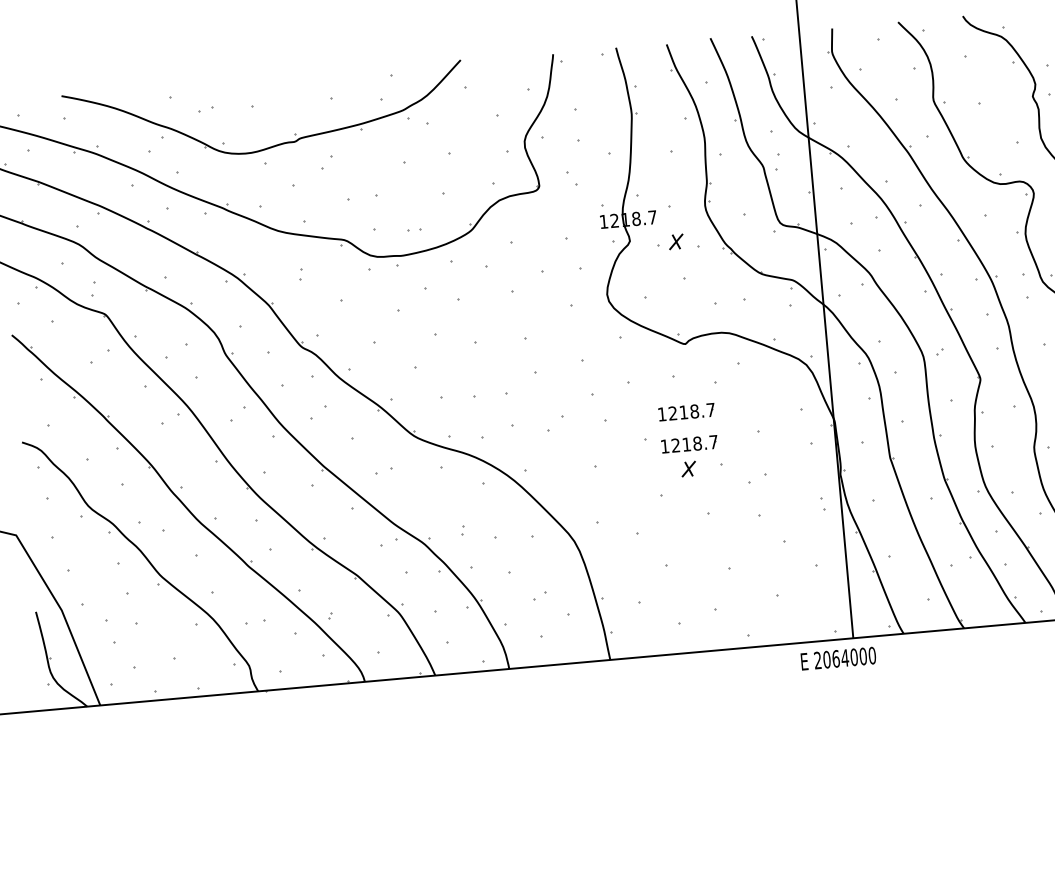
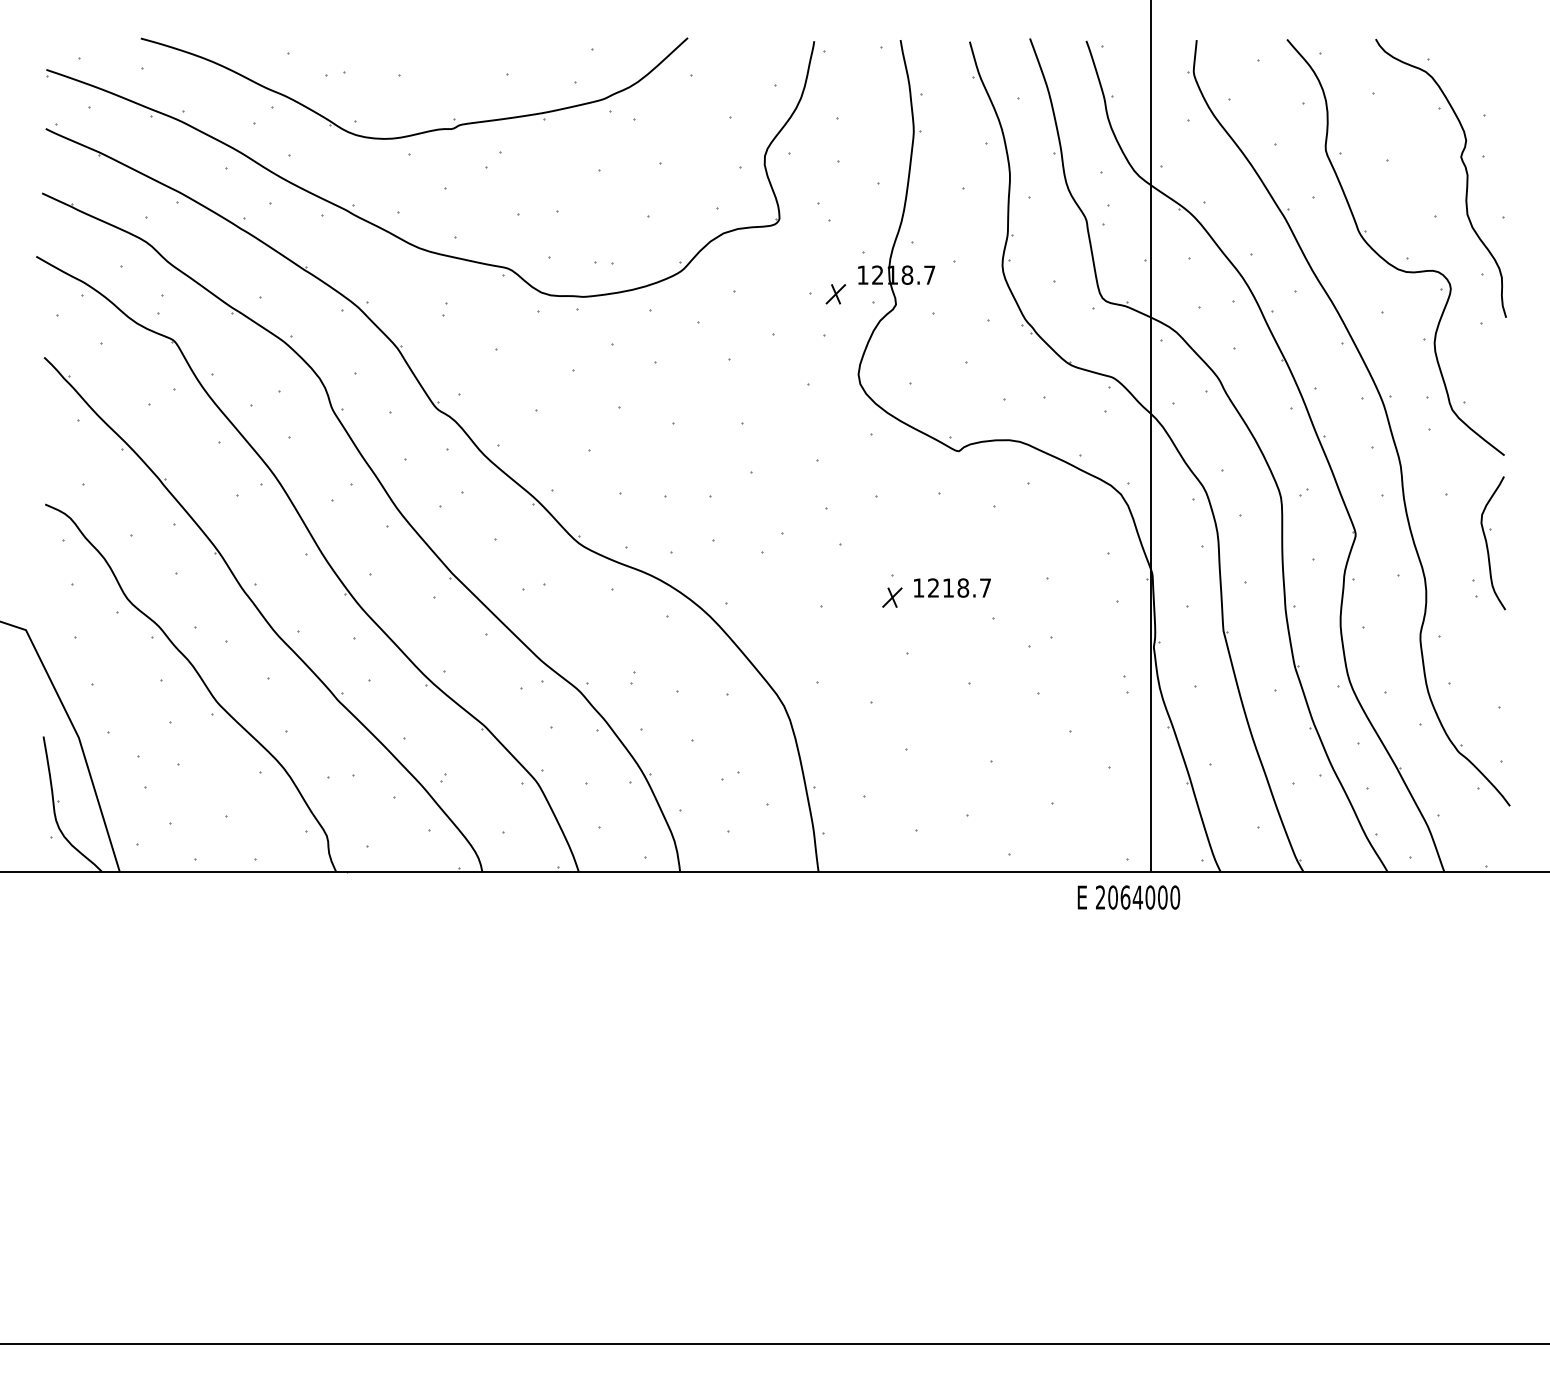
part: (676, 242) -> (835, 294), moved
part: (686, 411) -> (952, 543), removed
part: (688, 468) -> (892, 597), moved

